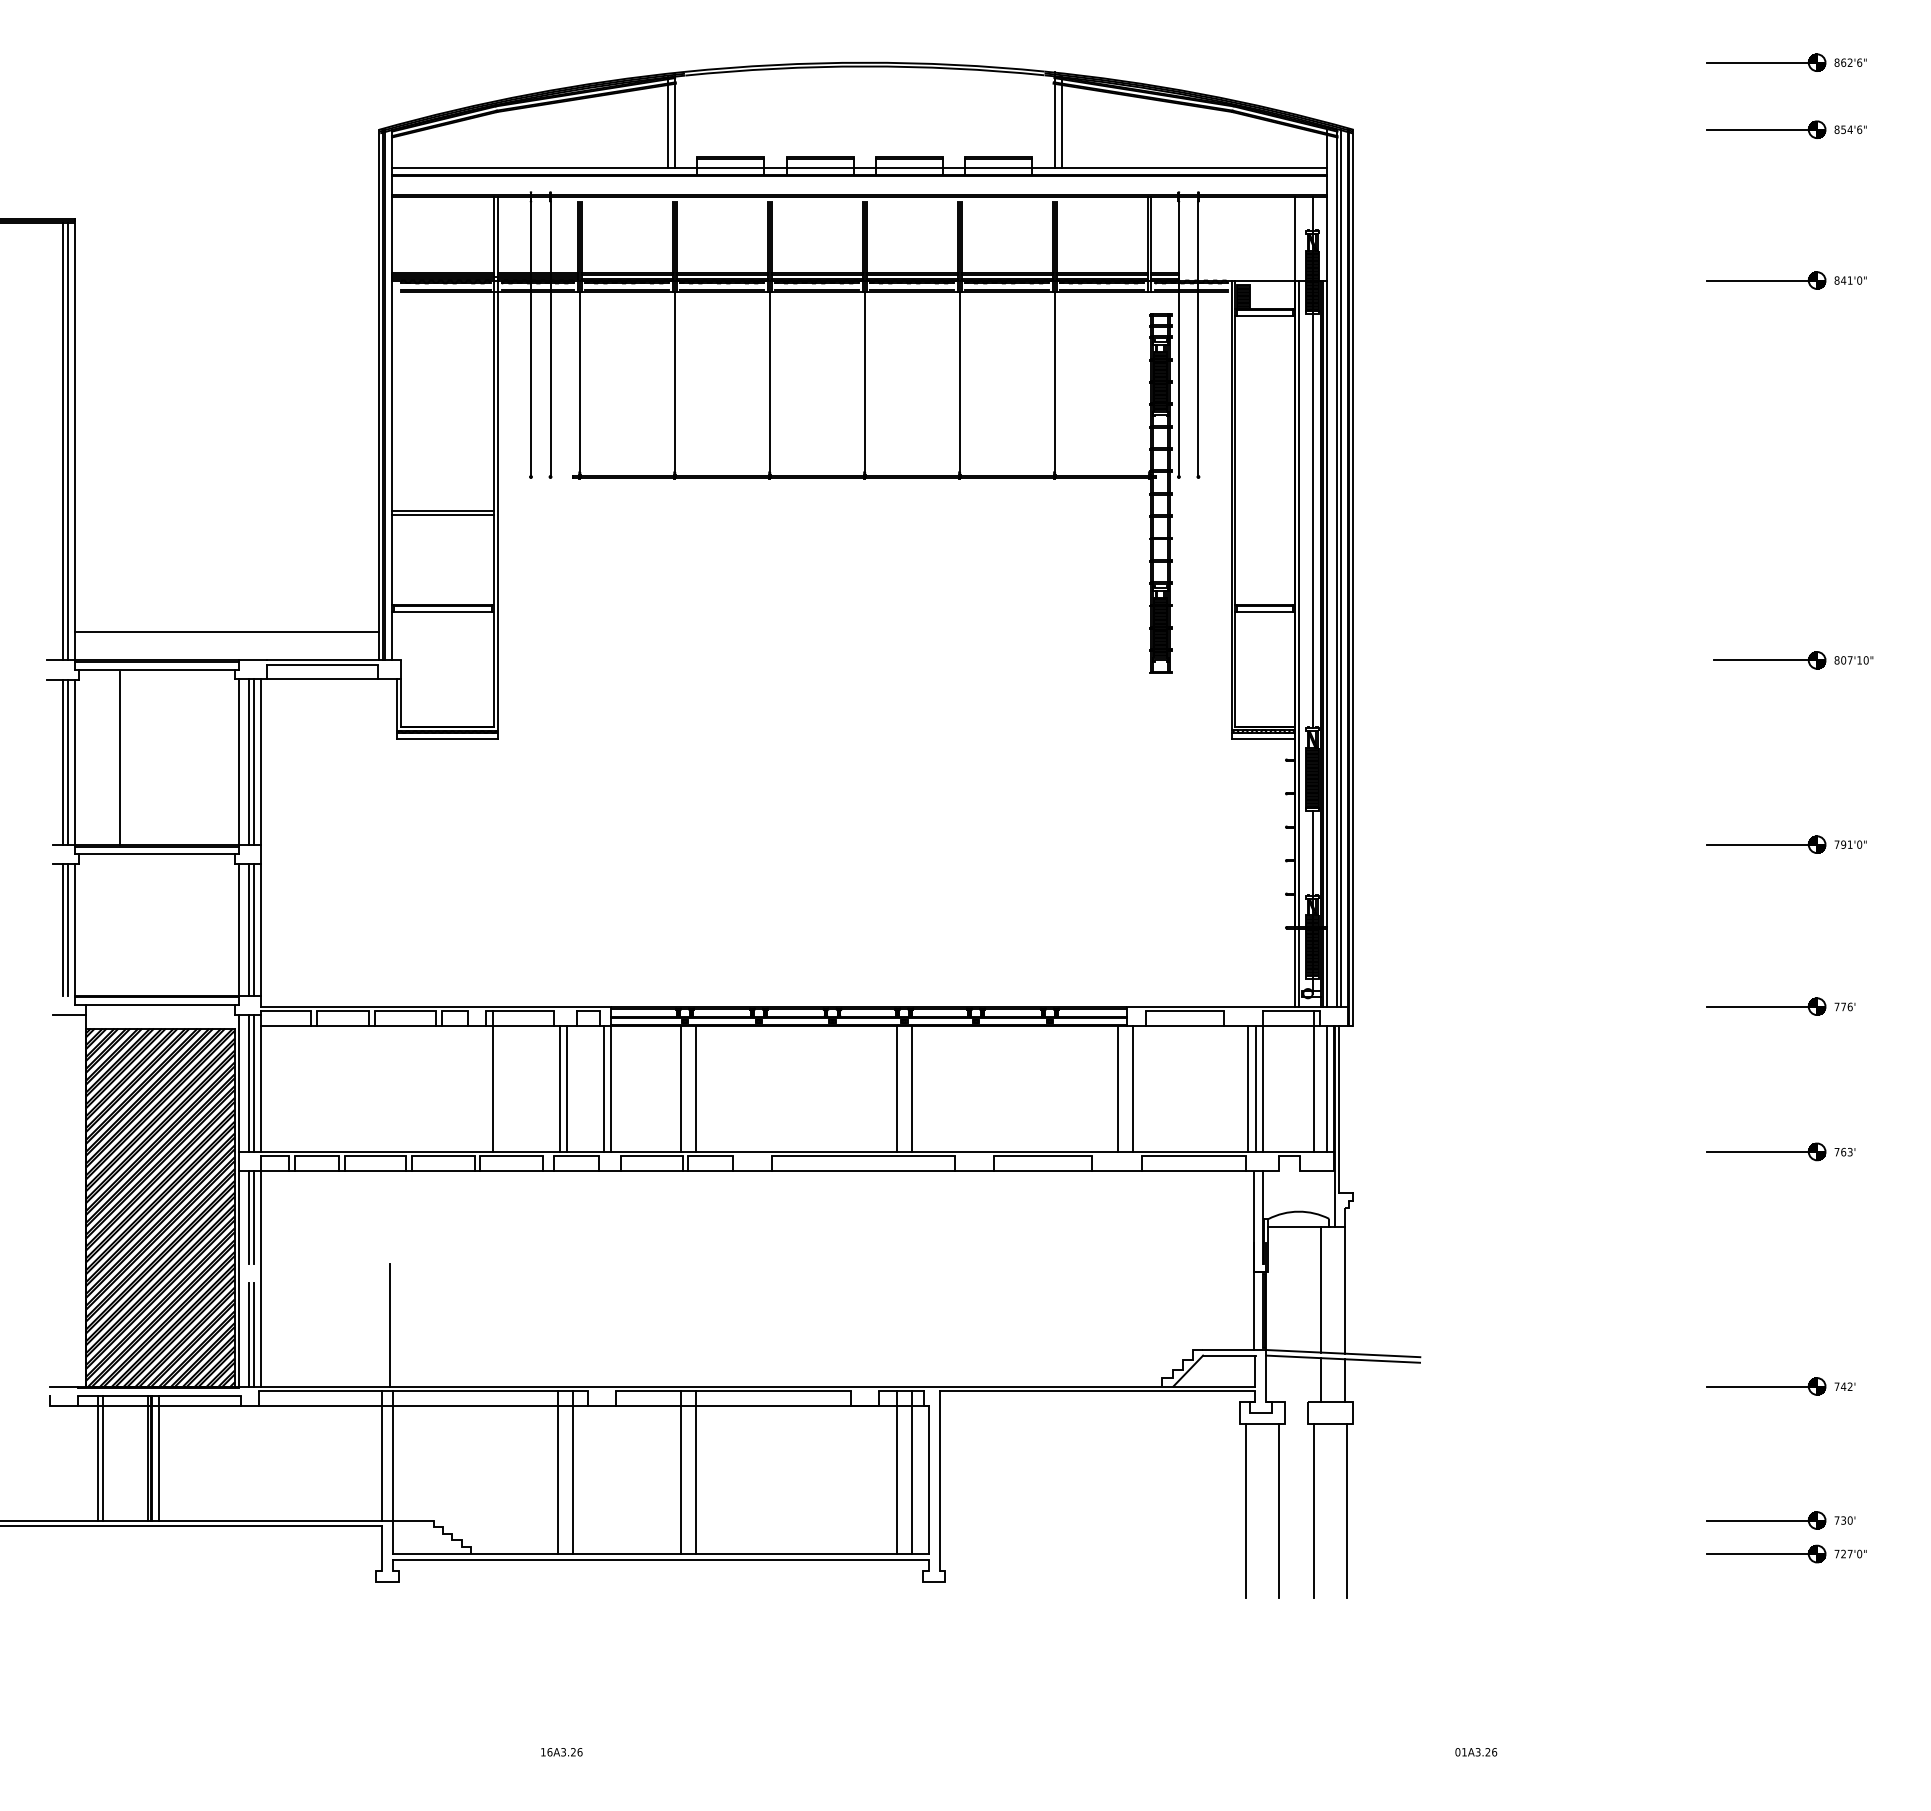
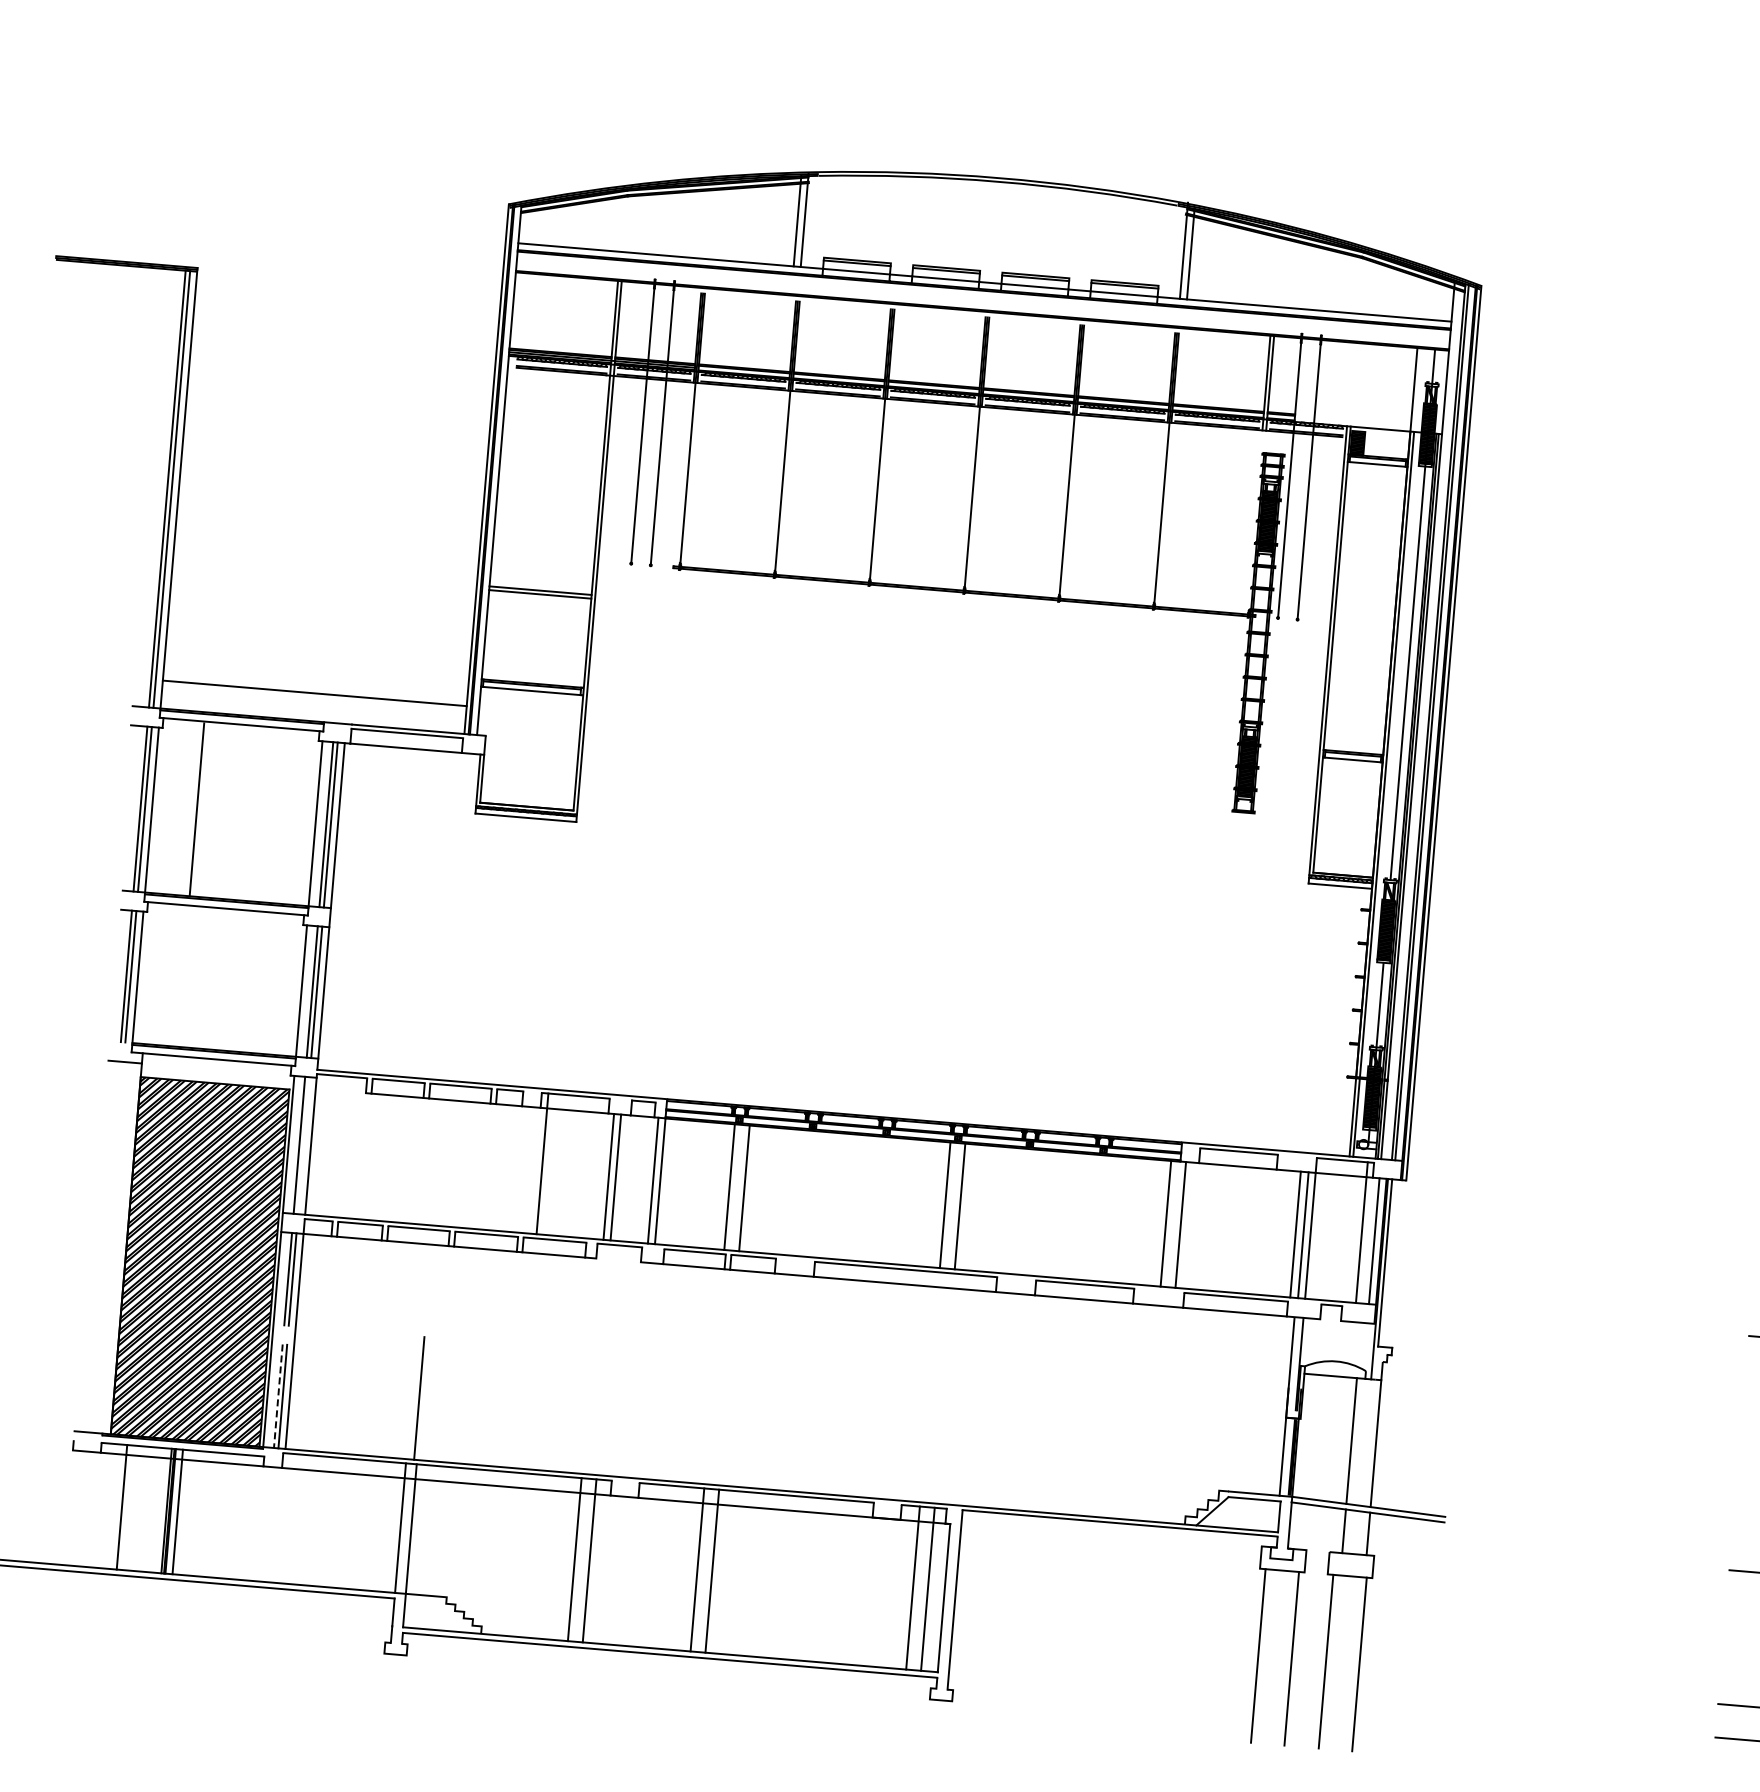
line: (286, 1025) -> (341, 1090), removed
line: (253, 1082) -> (303, 1144), removed
line: (576, 1171) -> (618, 1260), removed
line: (249, 1334) -> (278, 1396), solid -> dashed
line: (97, 1457) -> (116, 1506), removed

